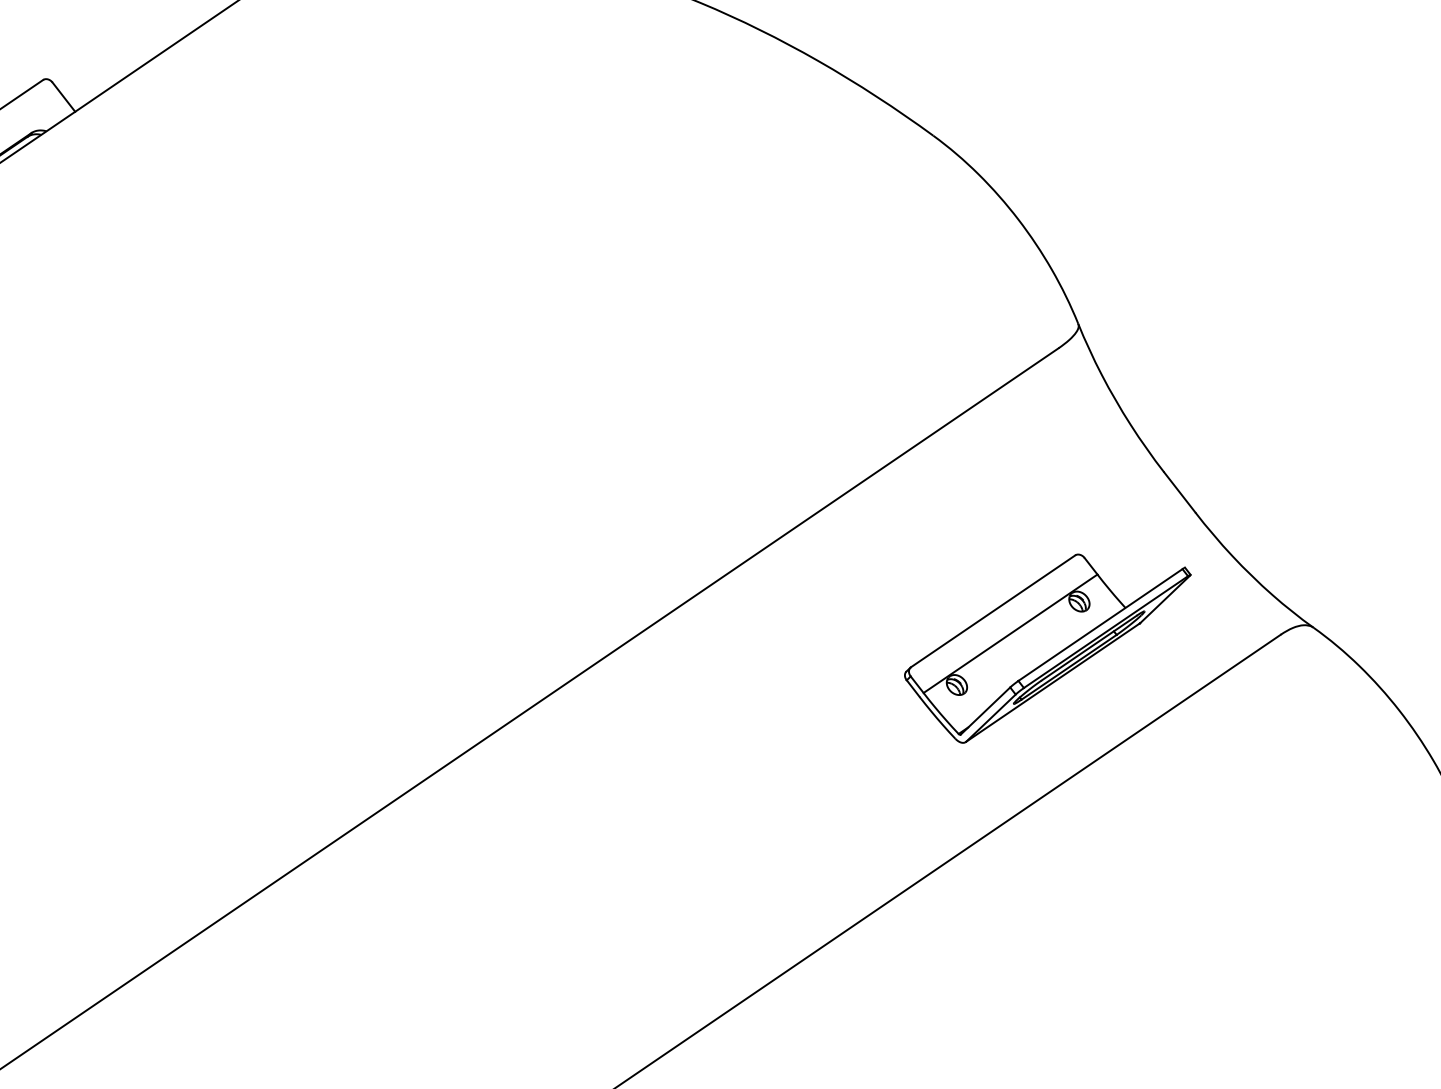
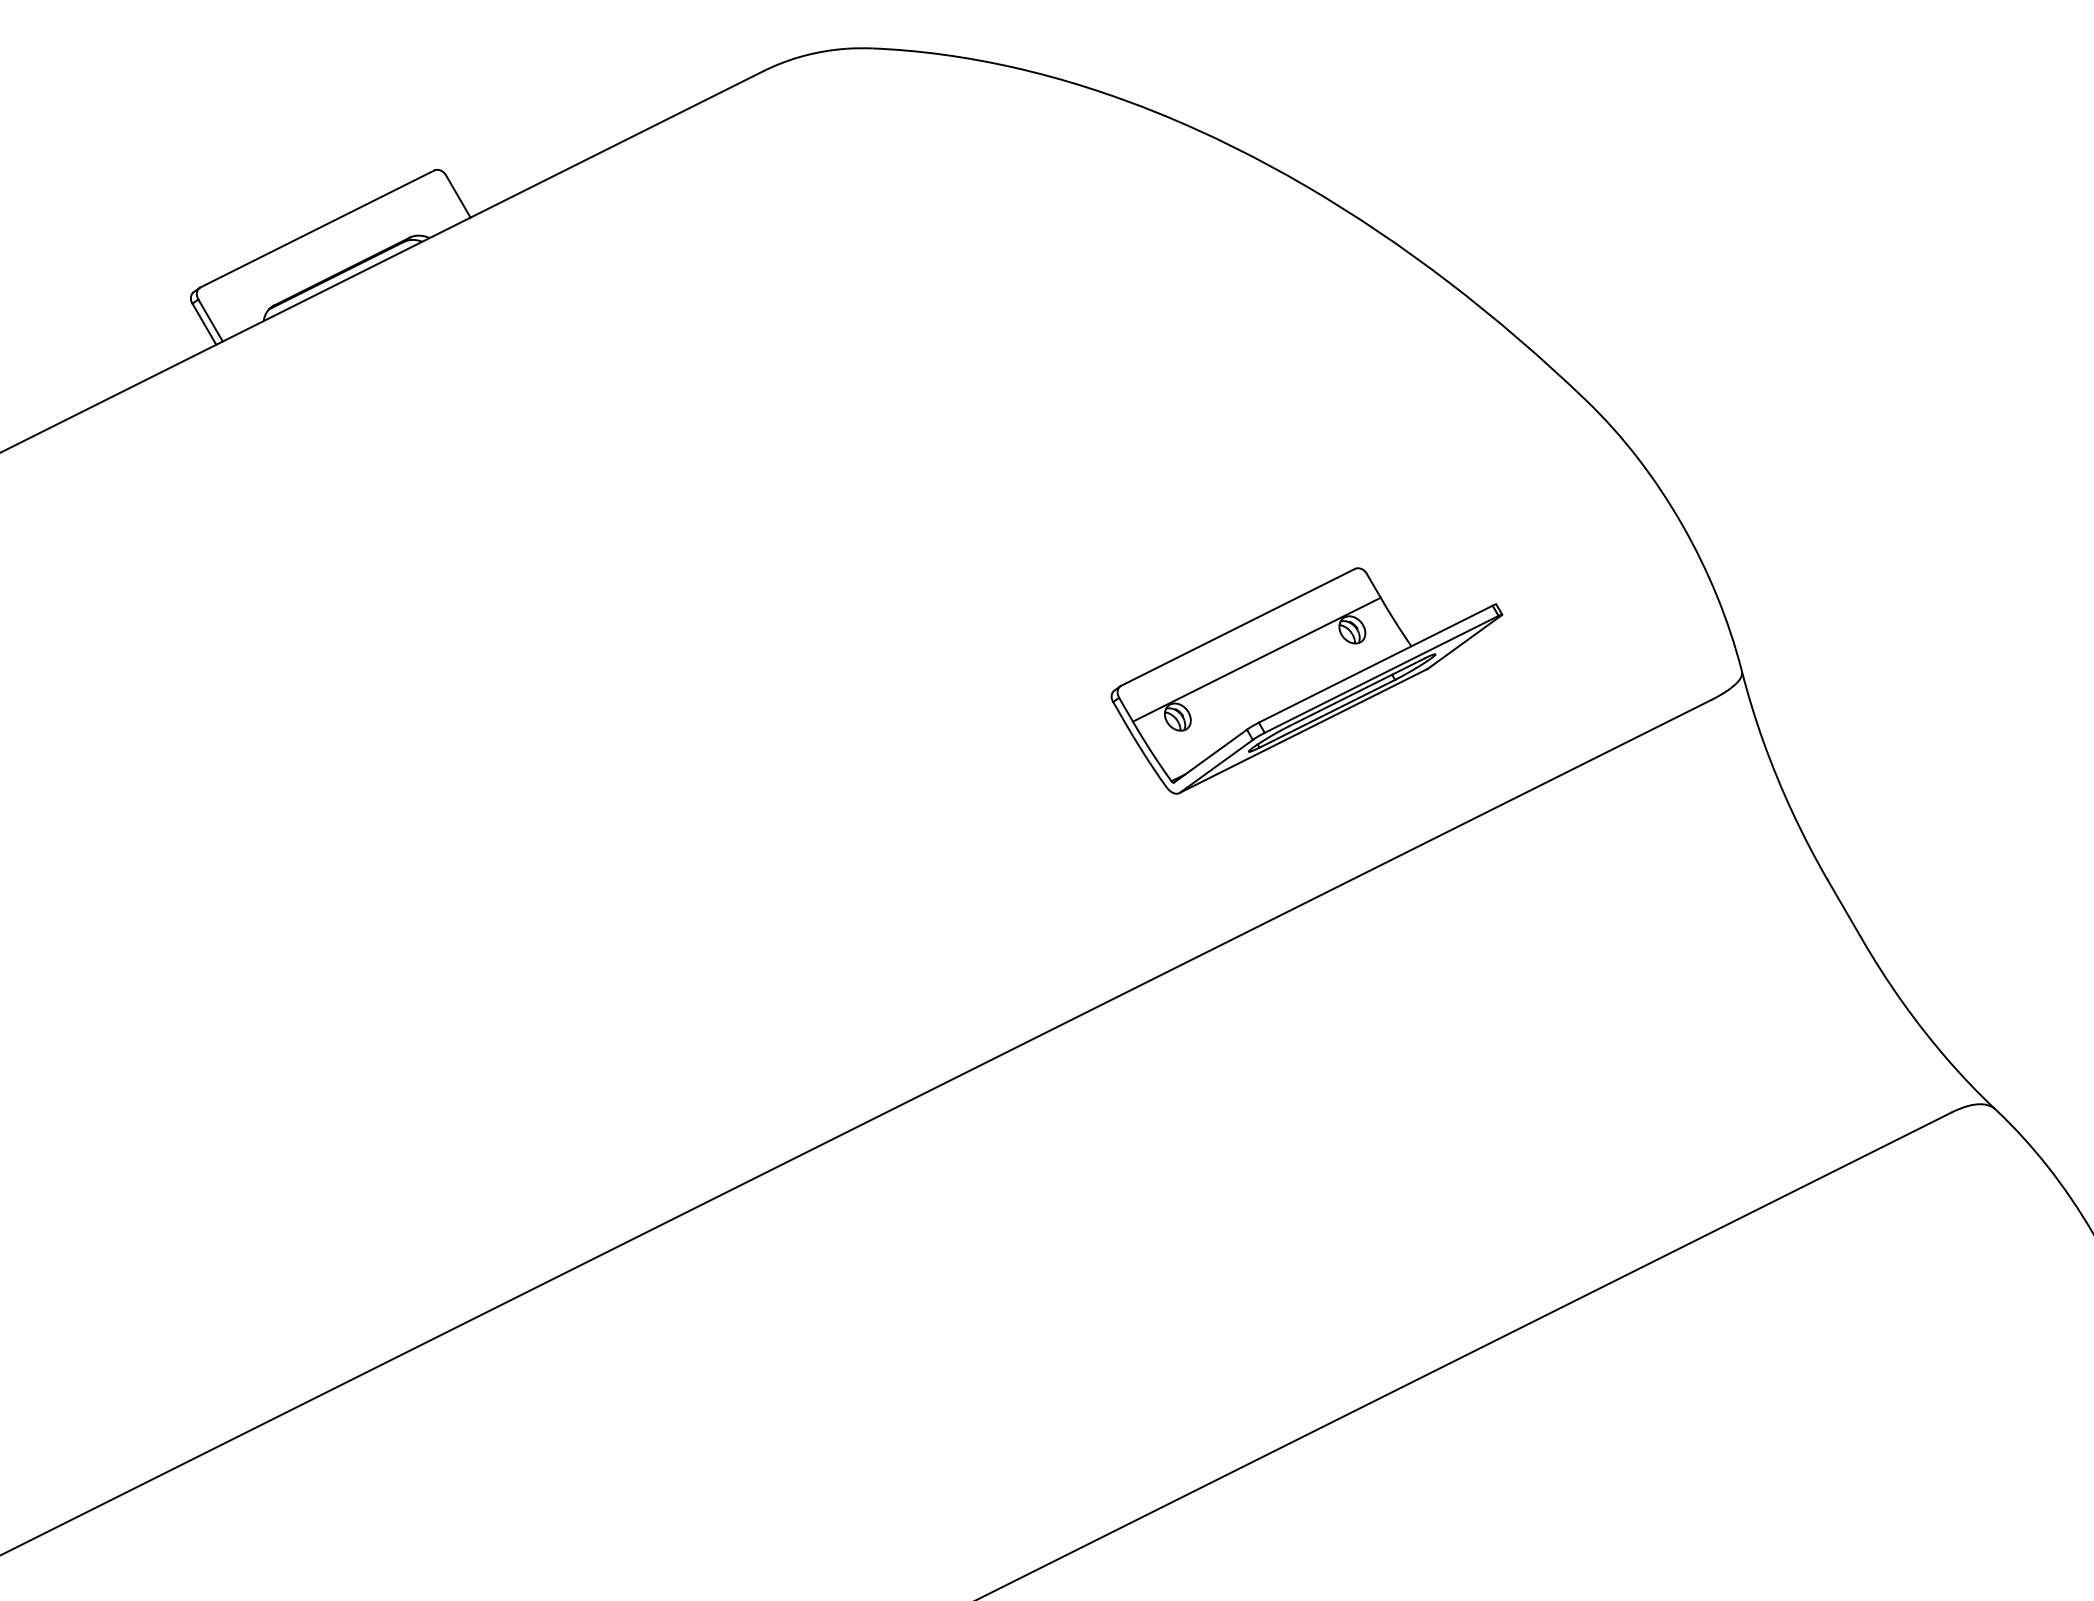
part: (1050, 644) -> (1306, 680), moved

